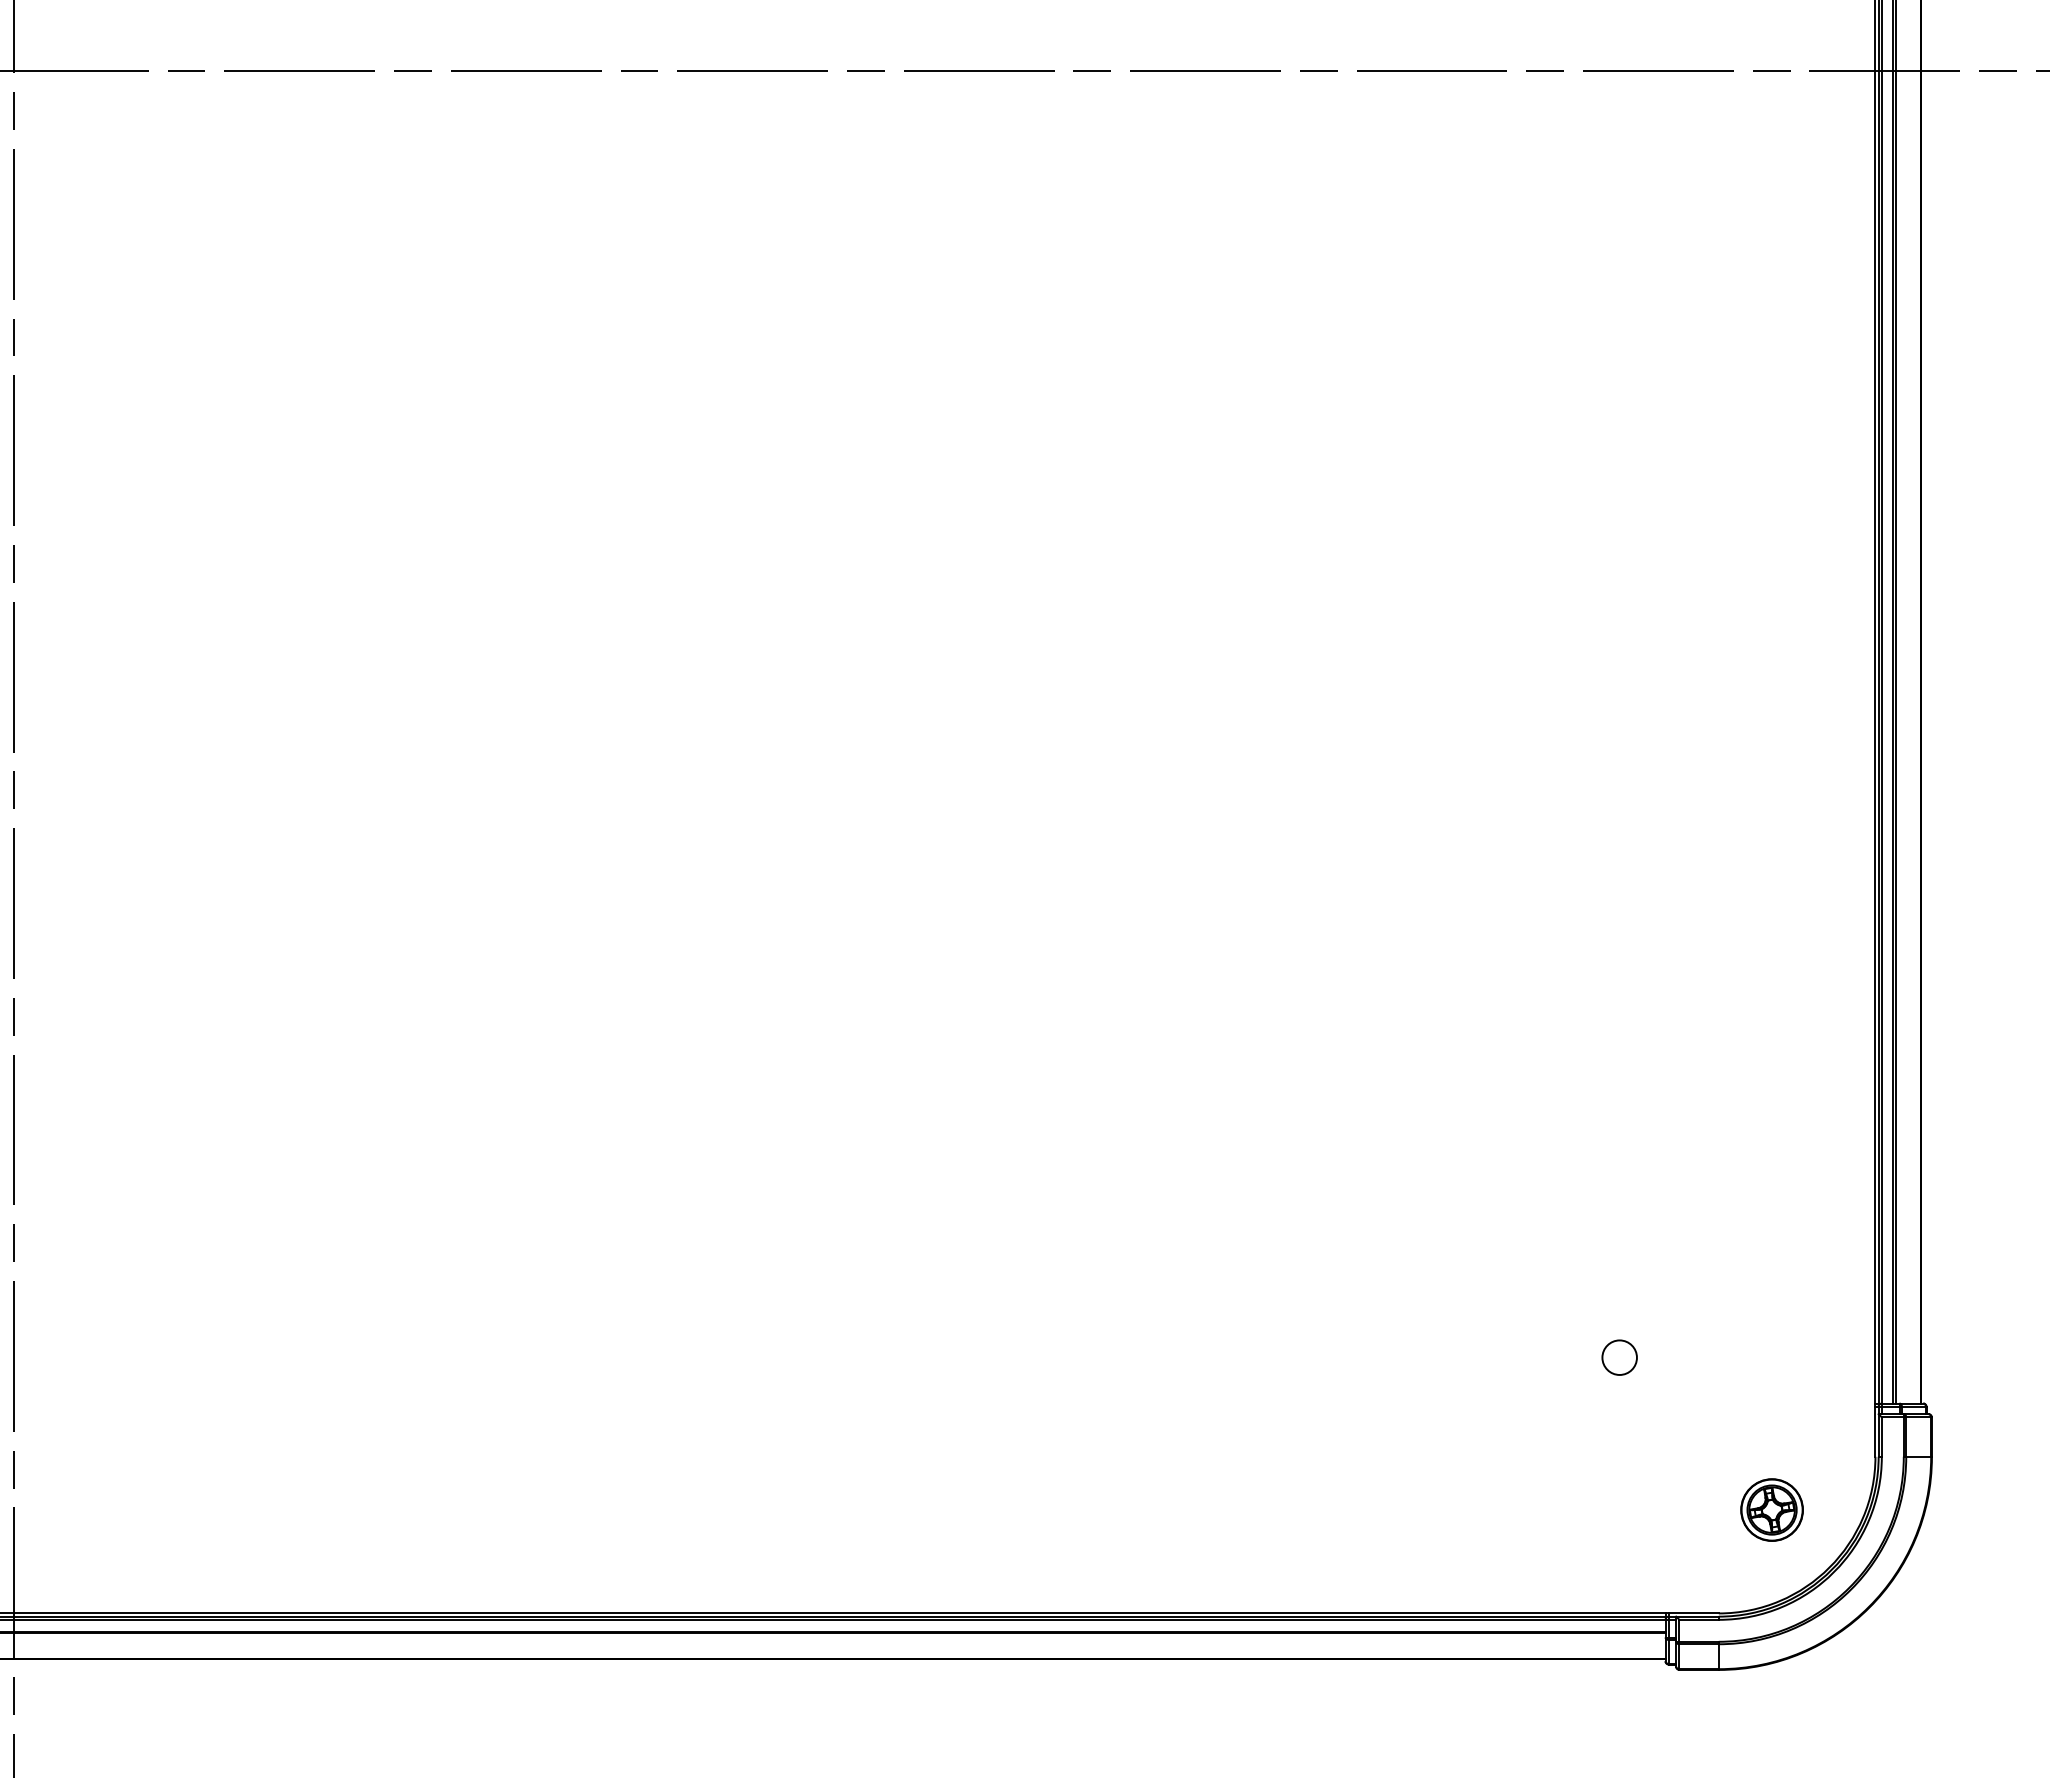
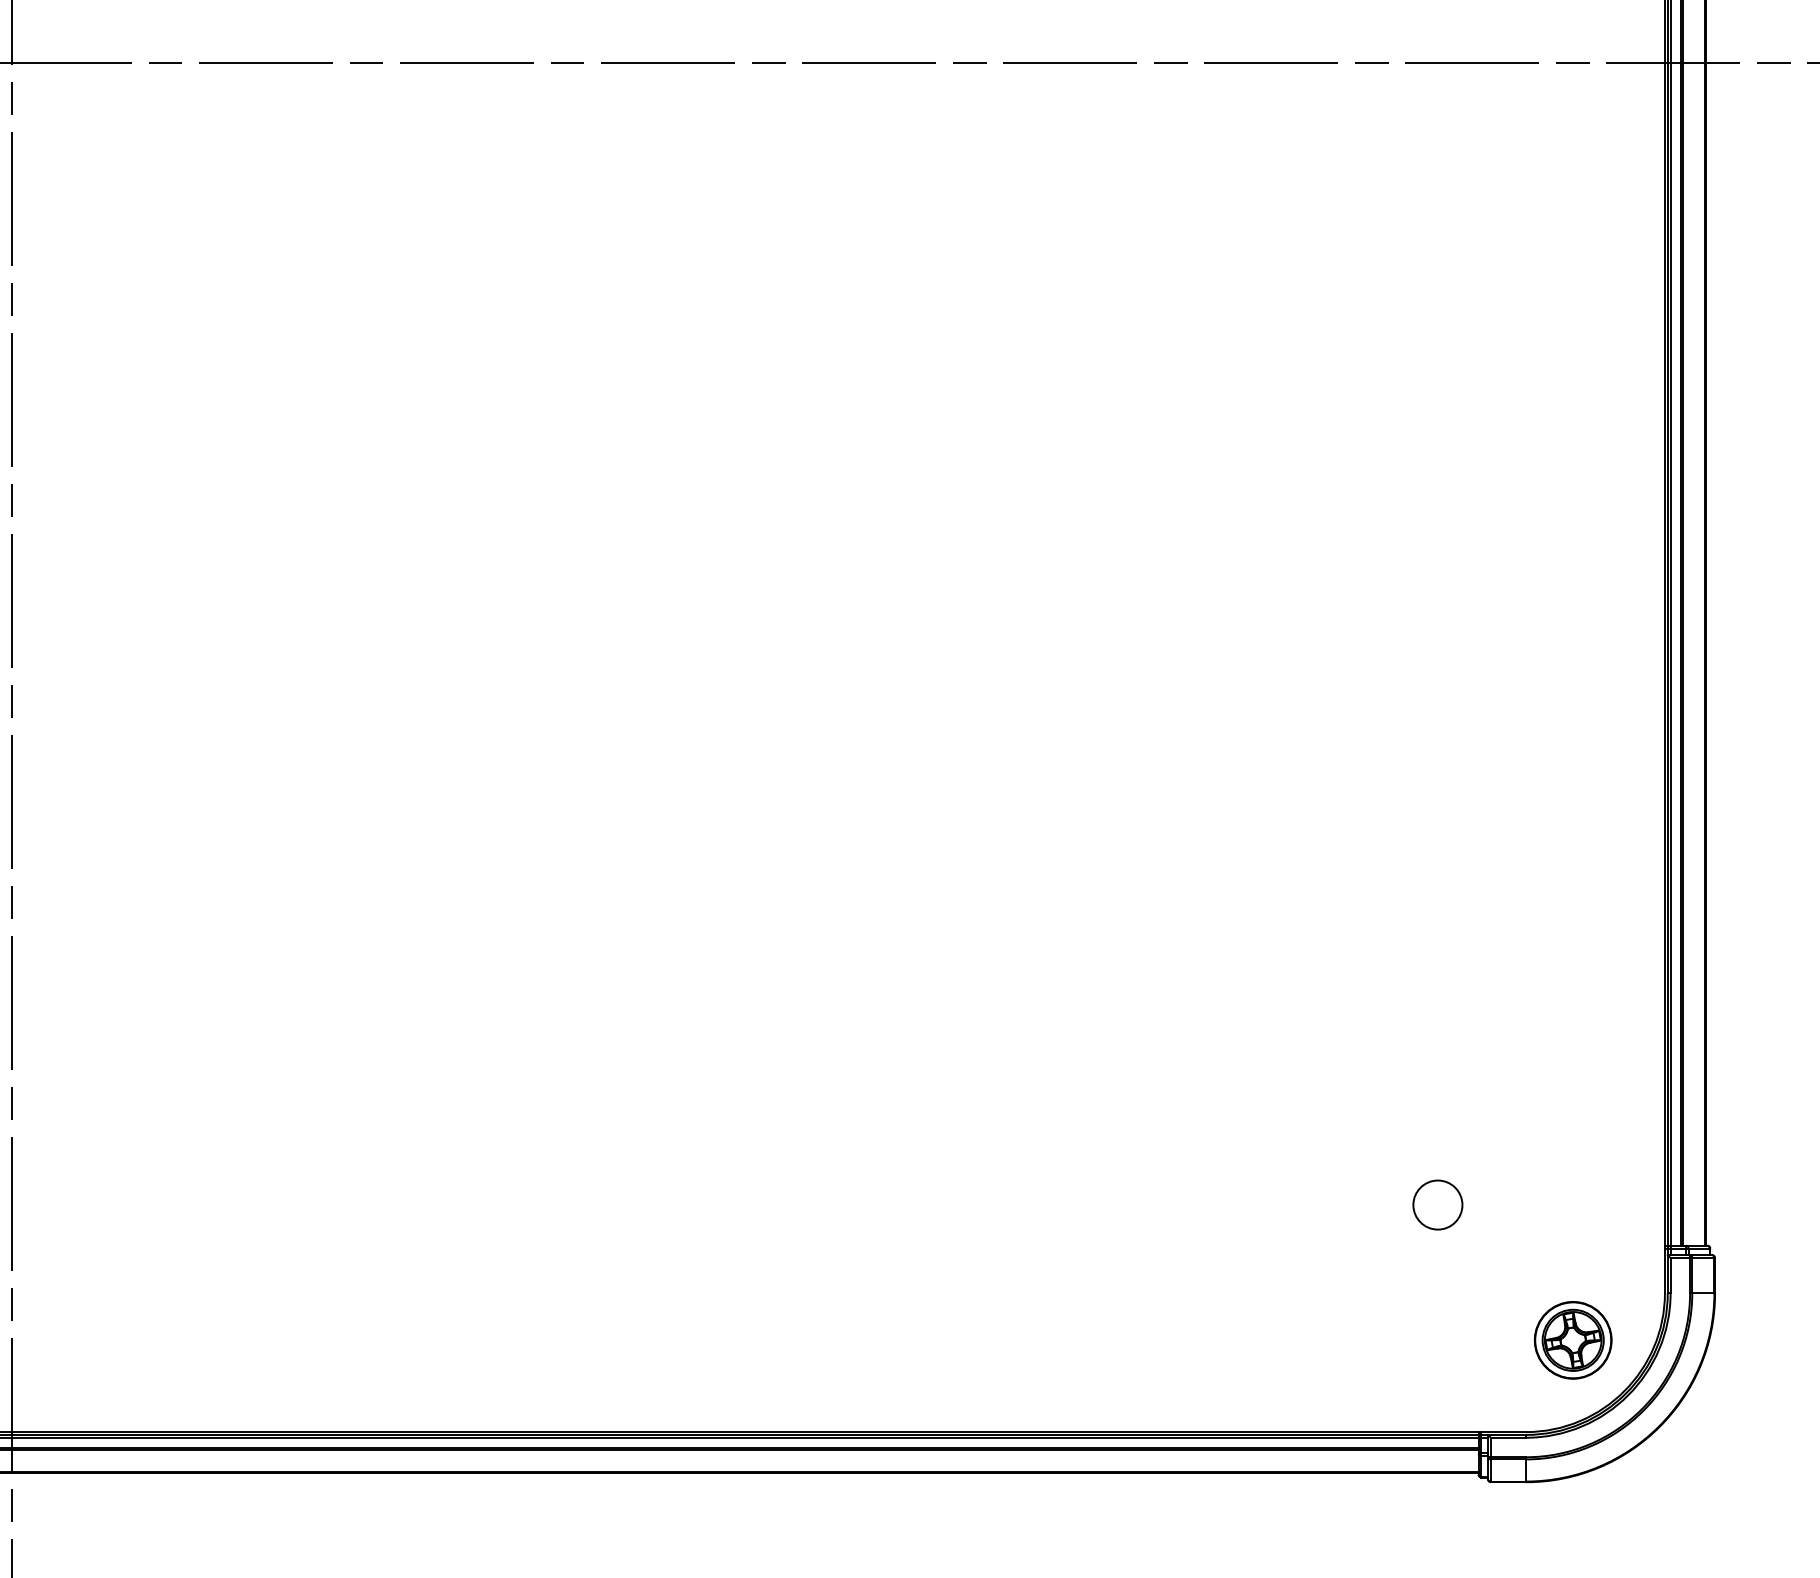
circle: (1619, 1357) -> (1437, 1204), size x1.6
part: (1771, 1509) -> (1572, 1339), size x1.4

